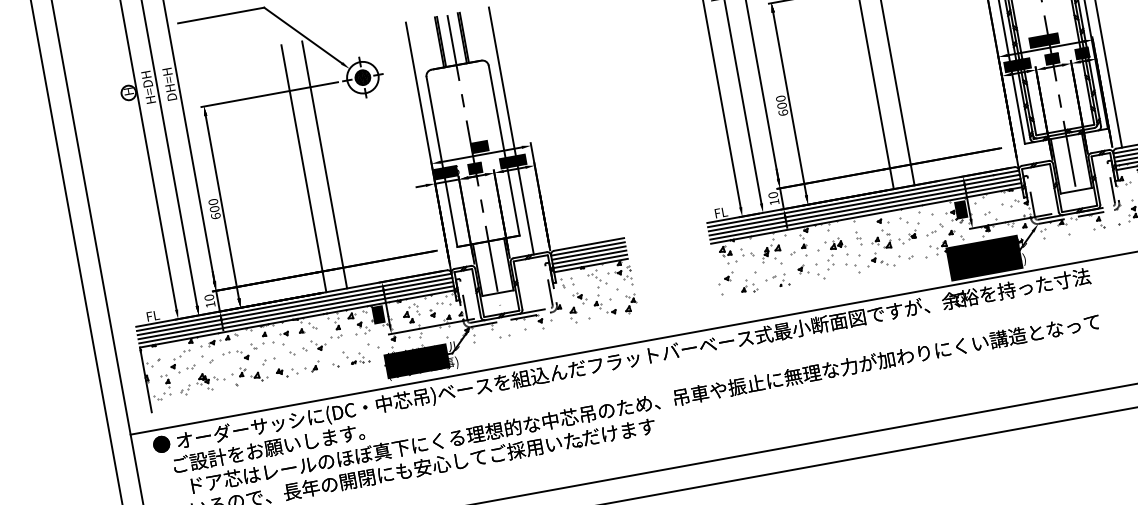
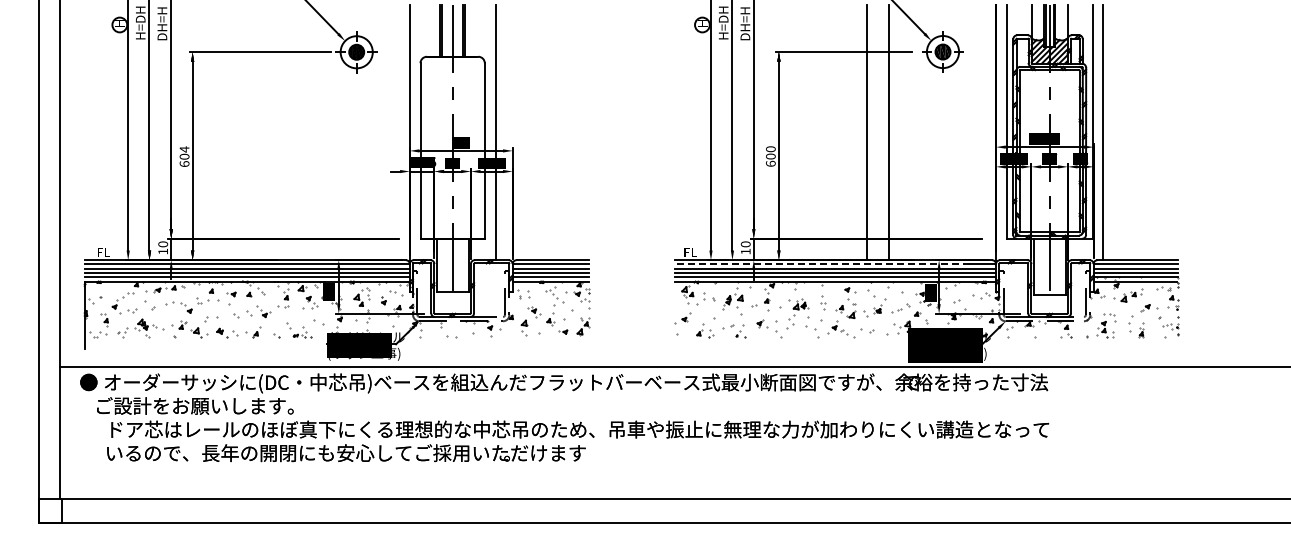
line: (324, 164) -> (302, 132), removed
line: (304, 168) -> (281, 132), removed
line: (851, 201) -> (822, 264), solid -> dashed
text: (213, 202) -> (184, 149), 600 -> 604

